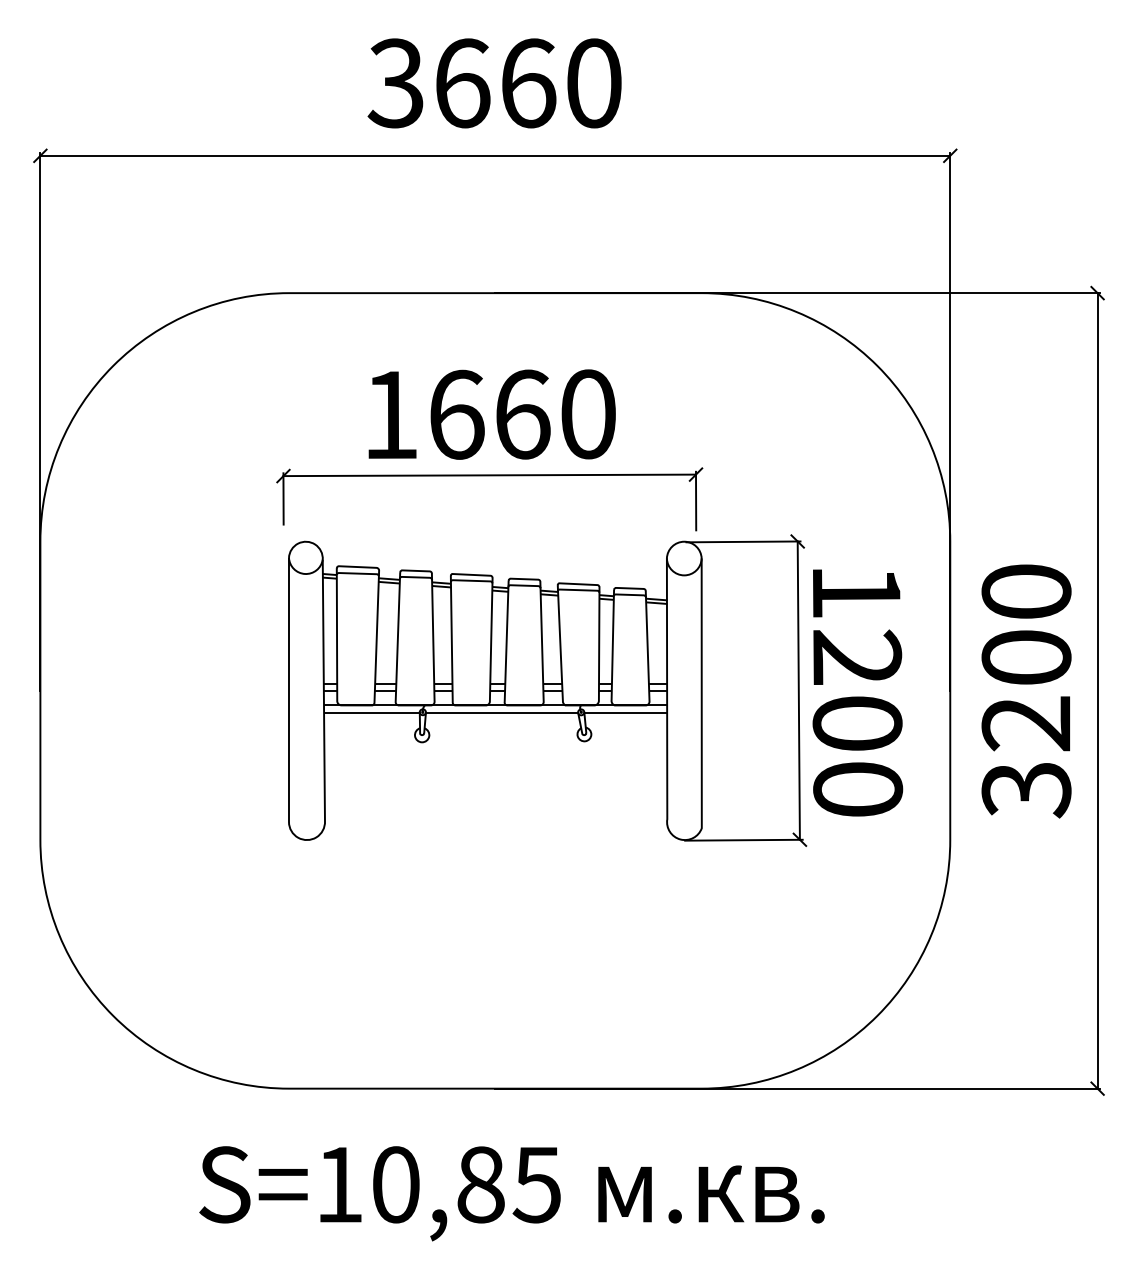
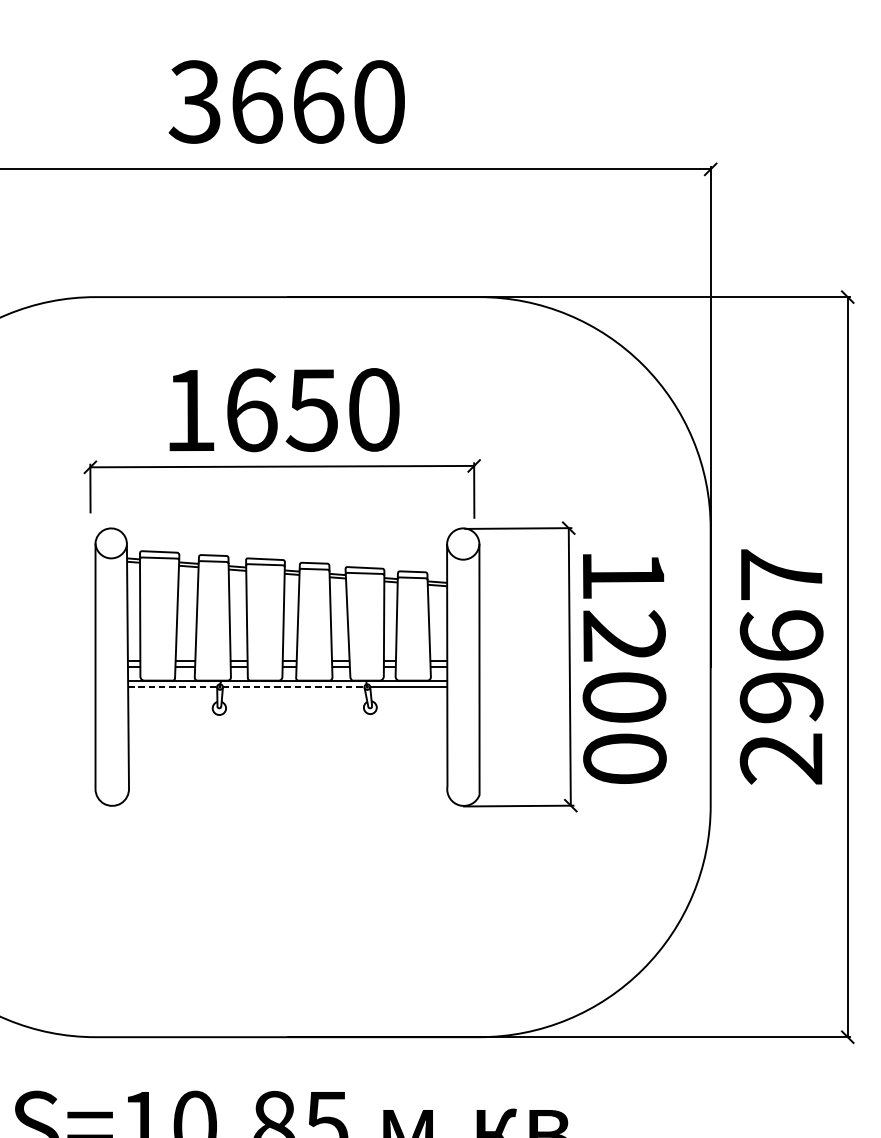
text: (521, 414) -> (311, 410), 1660 -> 1650
text: (1026, 691) -> (781, 667), 3200 -> 2967
line: (371, 712) -> (172, 687), solid -> dashed
line: (502, 712) -> (294, 687), solid -> dashed

